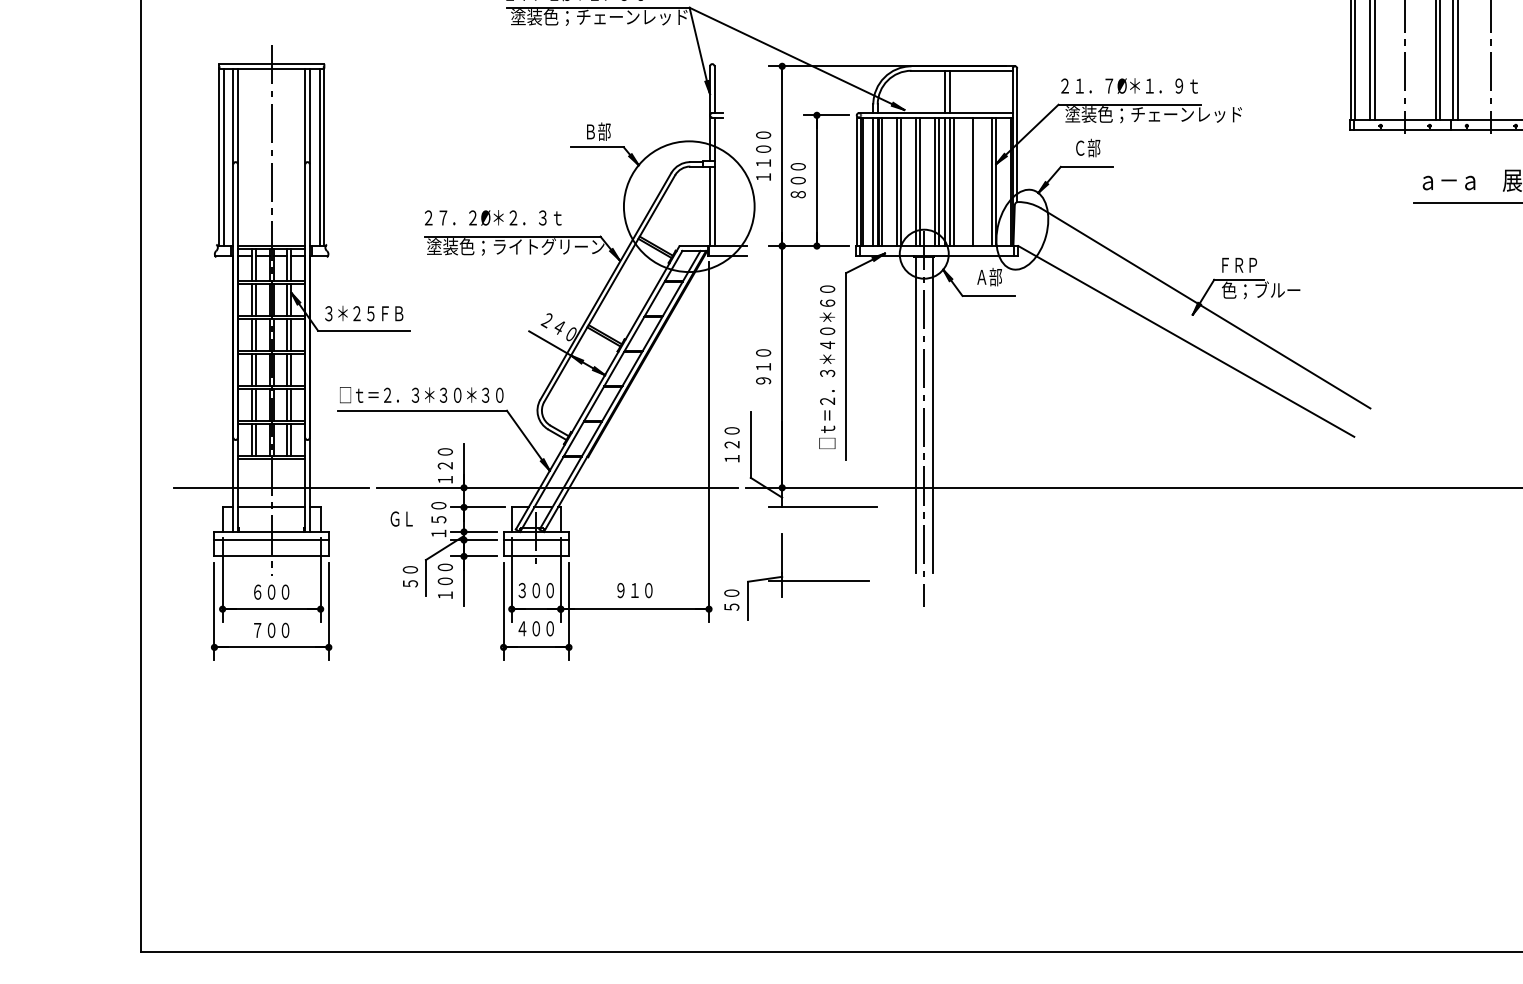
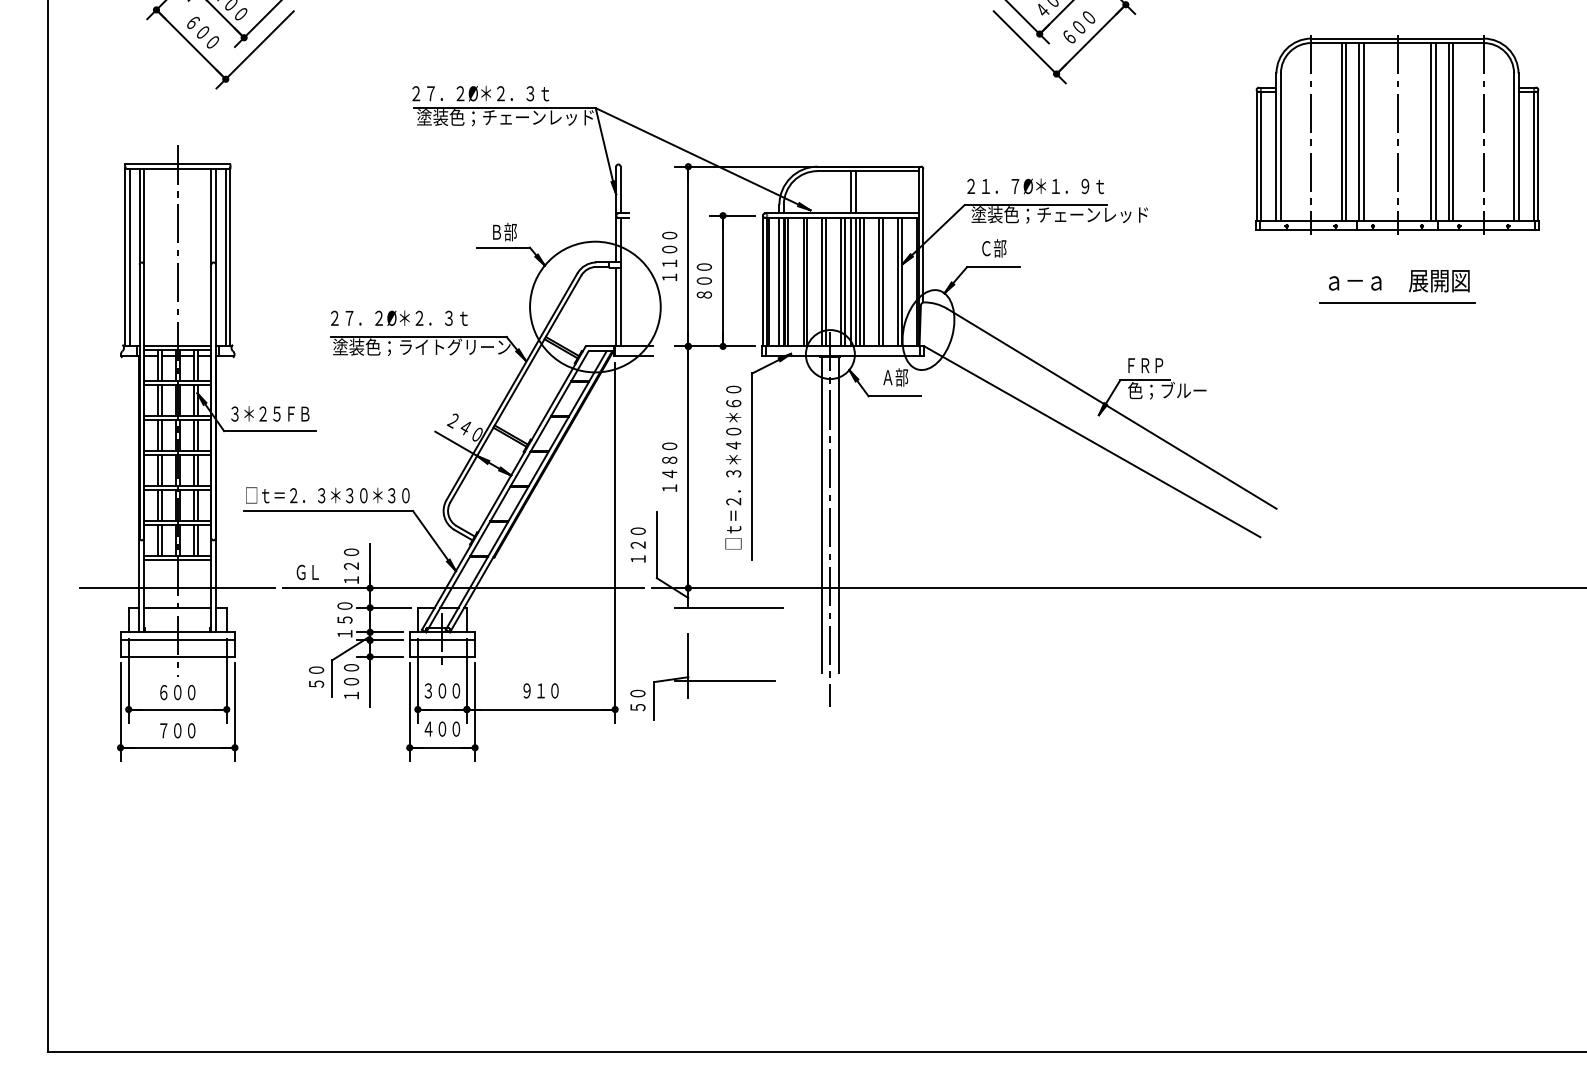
line: (957, 181) -> (863, 281), added
line: (976, 181) -> (882, 281), added
text: (763, 366) -> (669, 466), ９１０ -> １４８０
text: (401, 518) -> (307, 571), moved

